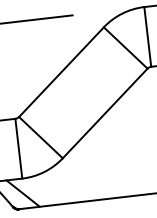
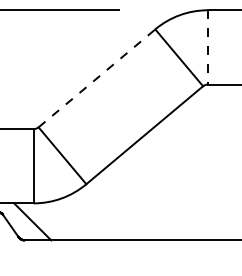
line: (147, 37) -> (207, 47), solid -> dashed
line: (61, 72) -> (97, 78), solid -> dashed

